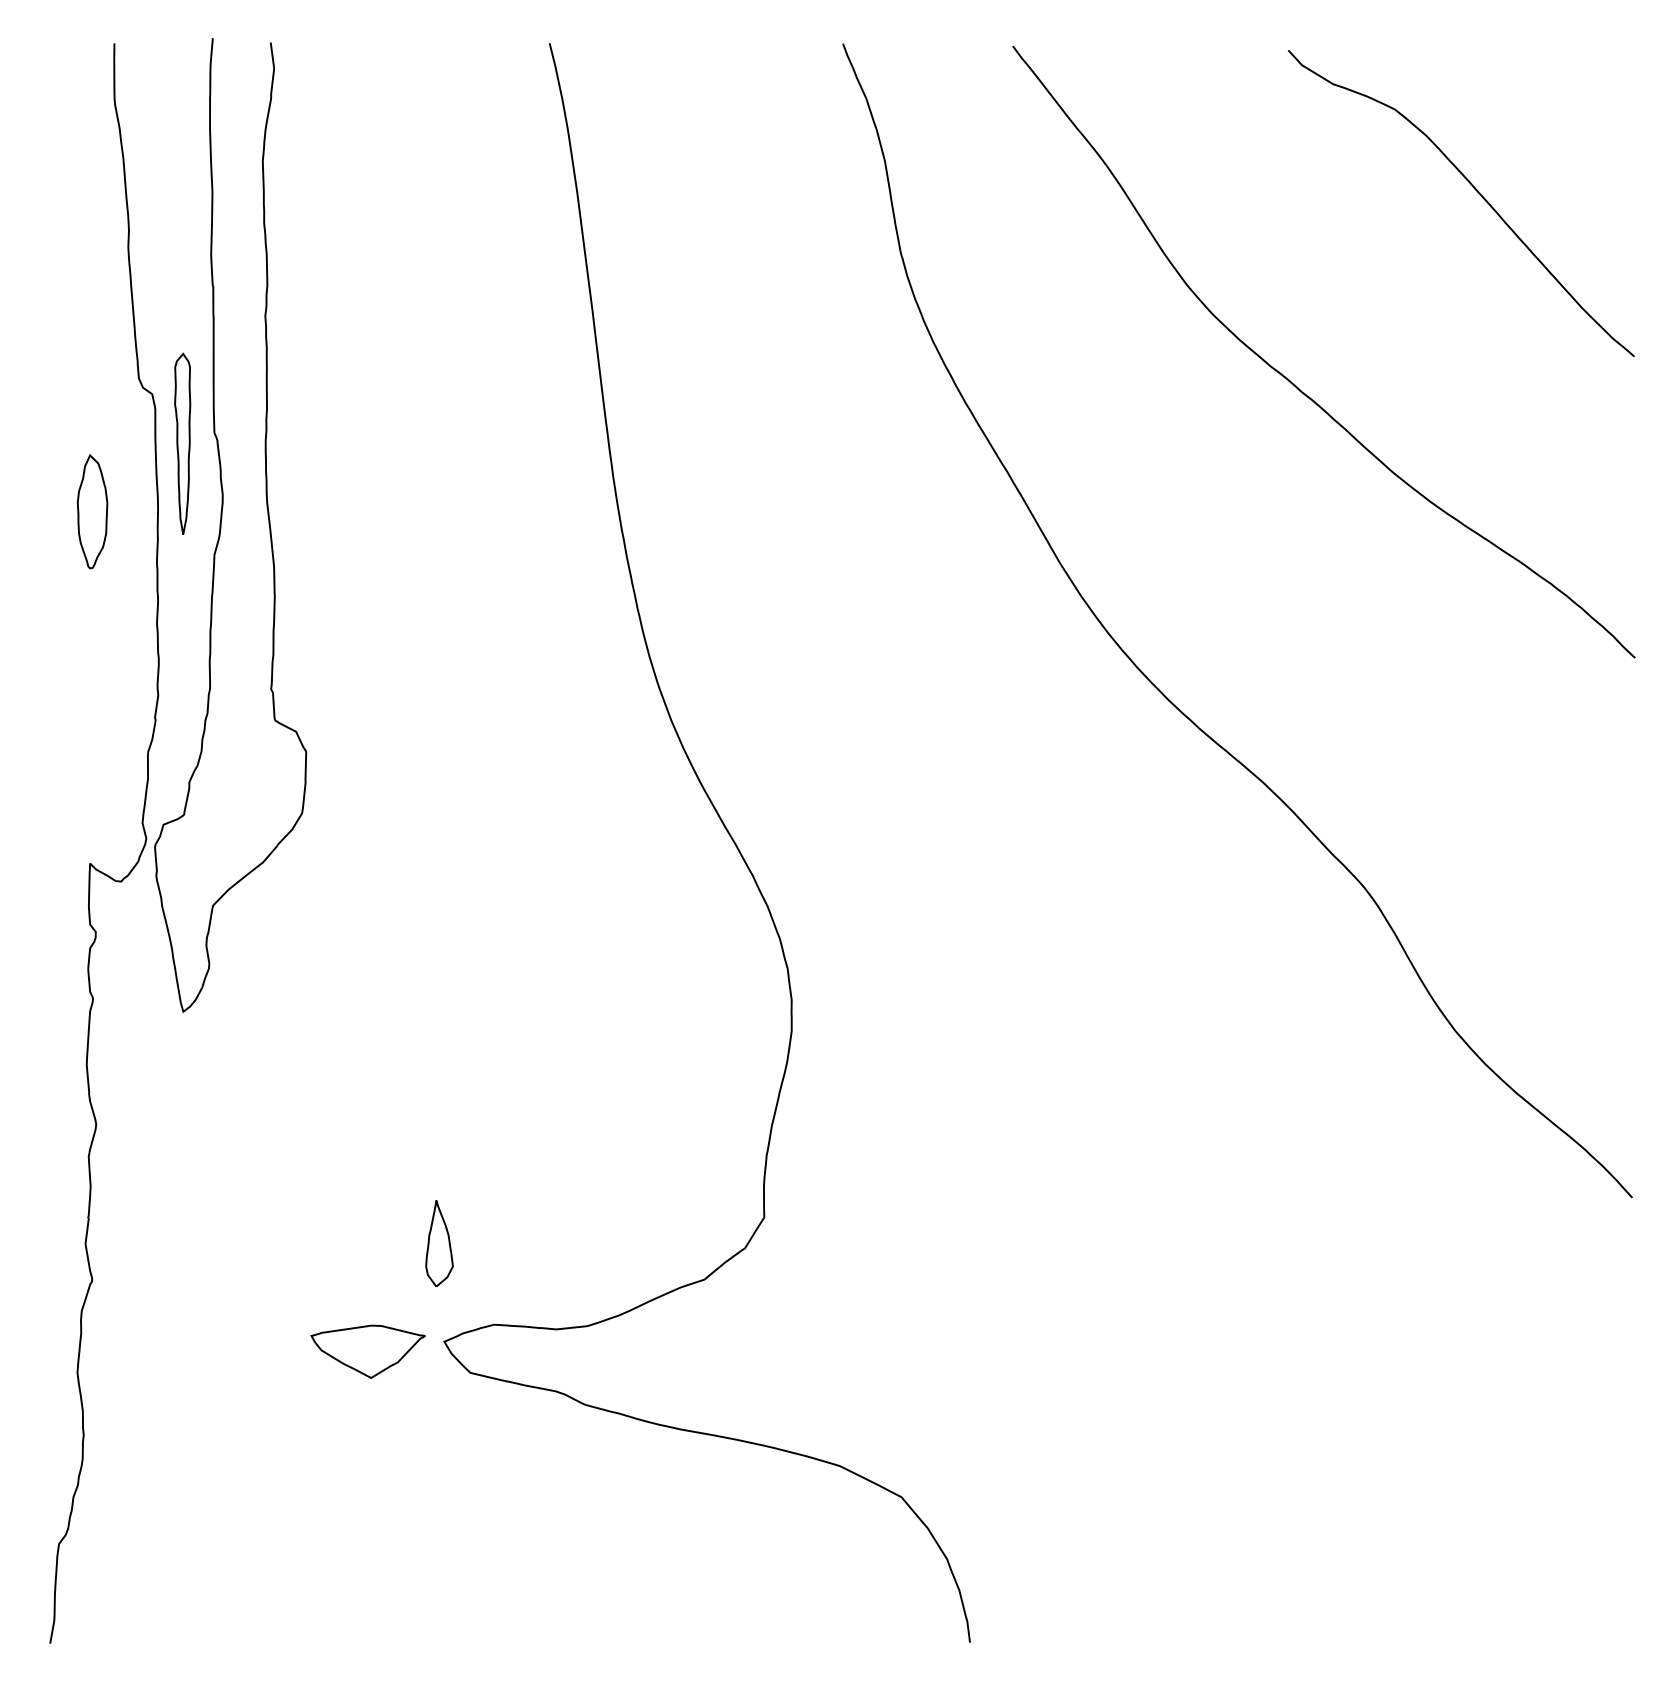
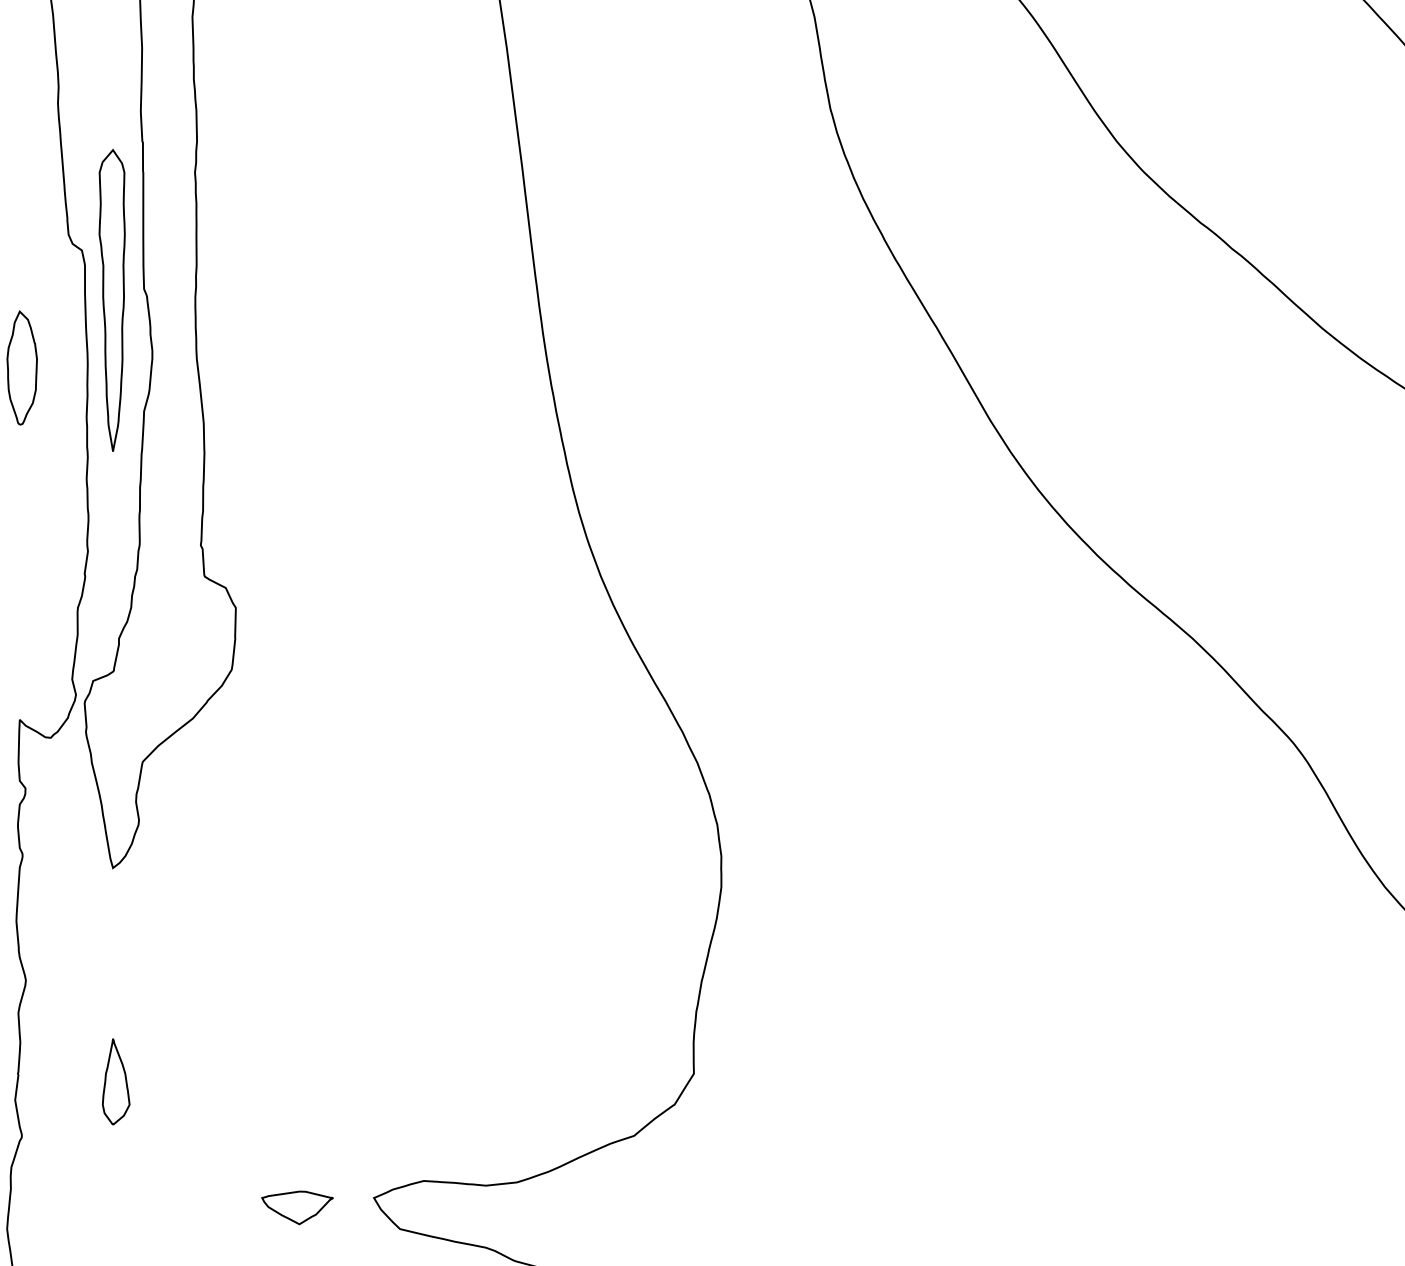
part: (182, 443) -> (112, 299), size x1.67
part: (439, 1243) -> (116, 1081), moved
part: (367, 1351) -> (297, 1207), size x0.62

